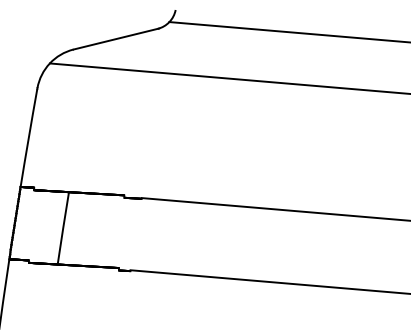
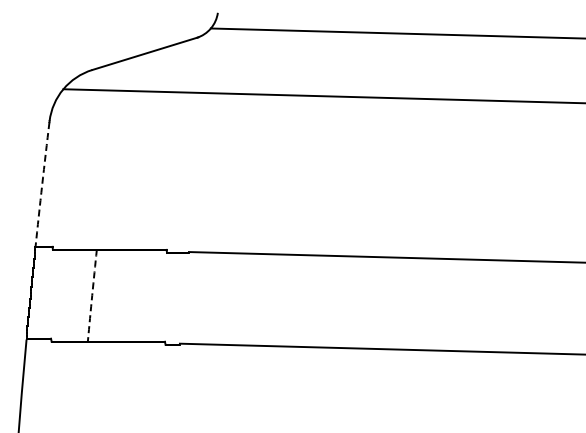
arc: (28, 137) -> (42, 184), solid -> dashed
arc: (63, 228) -> (92, 295), solid -> dashed

